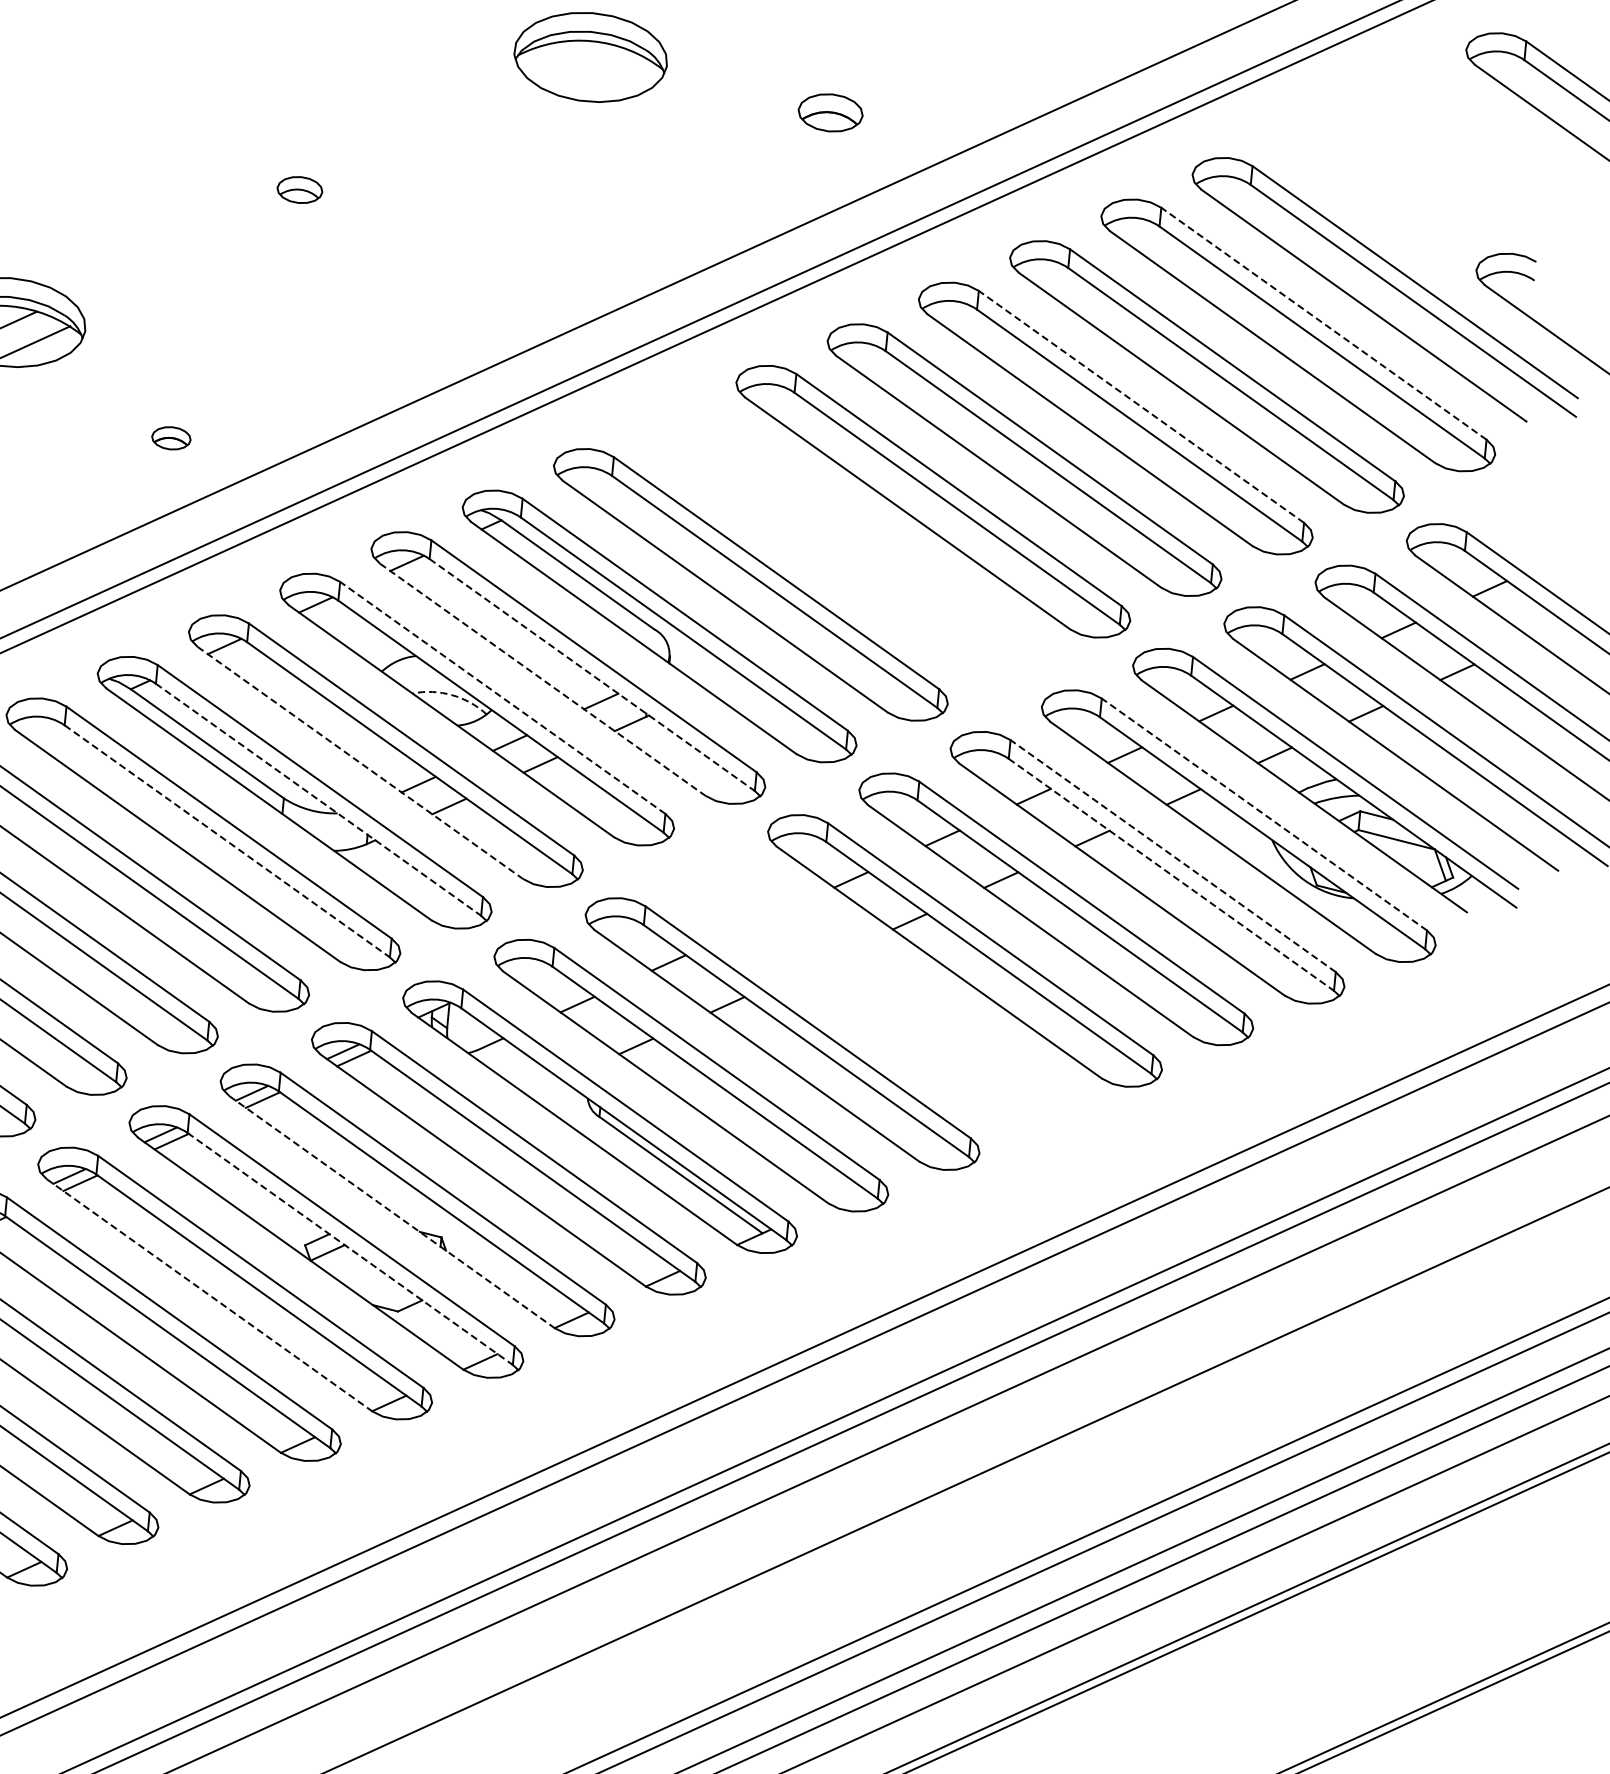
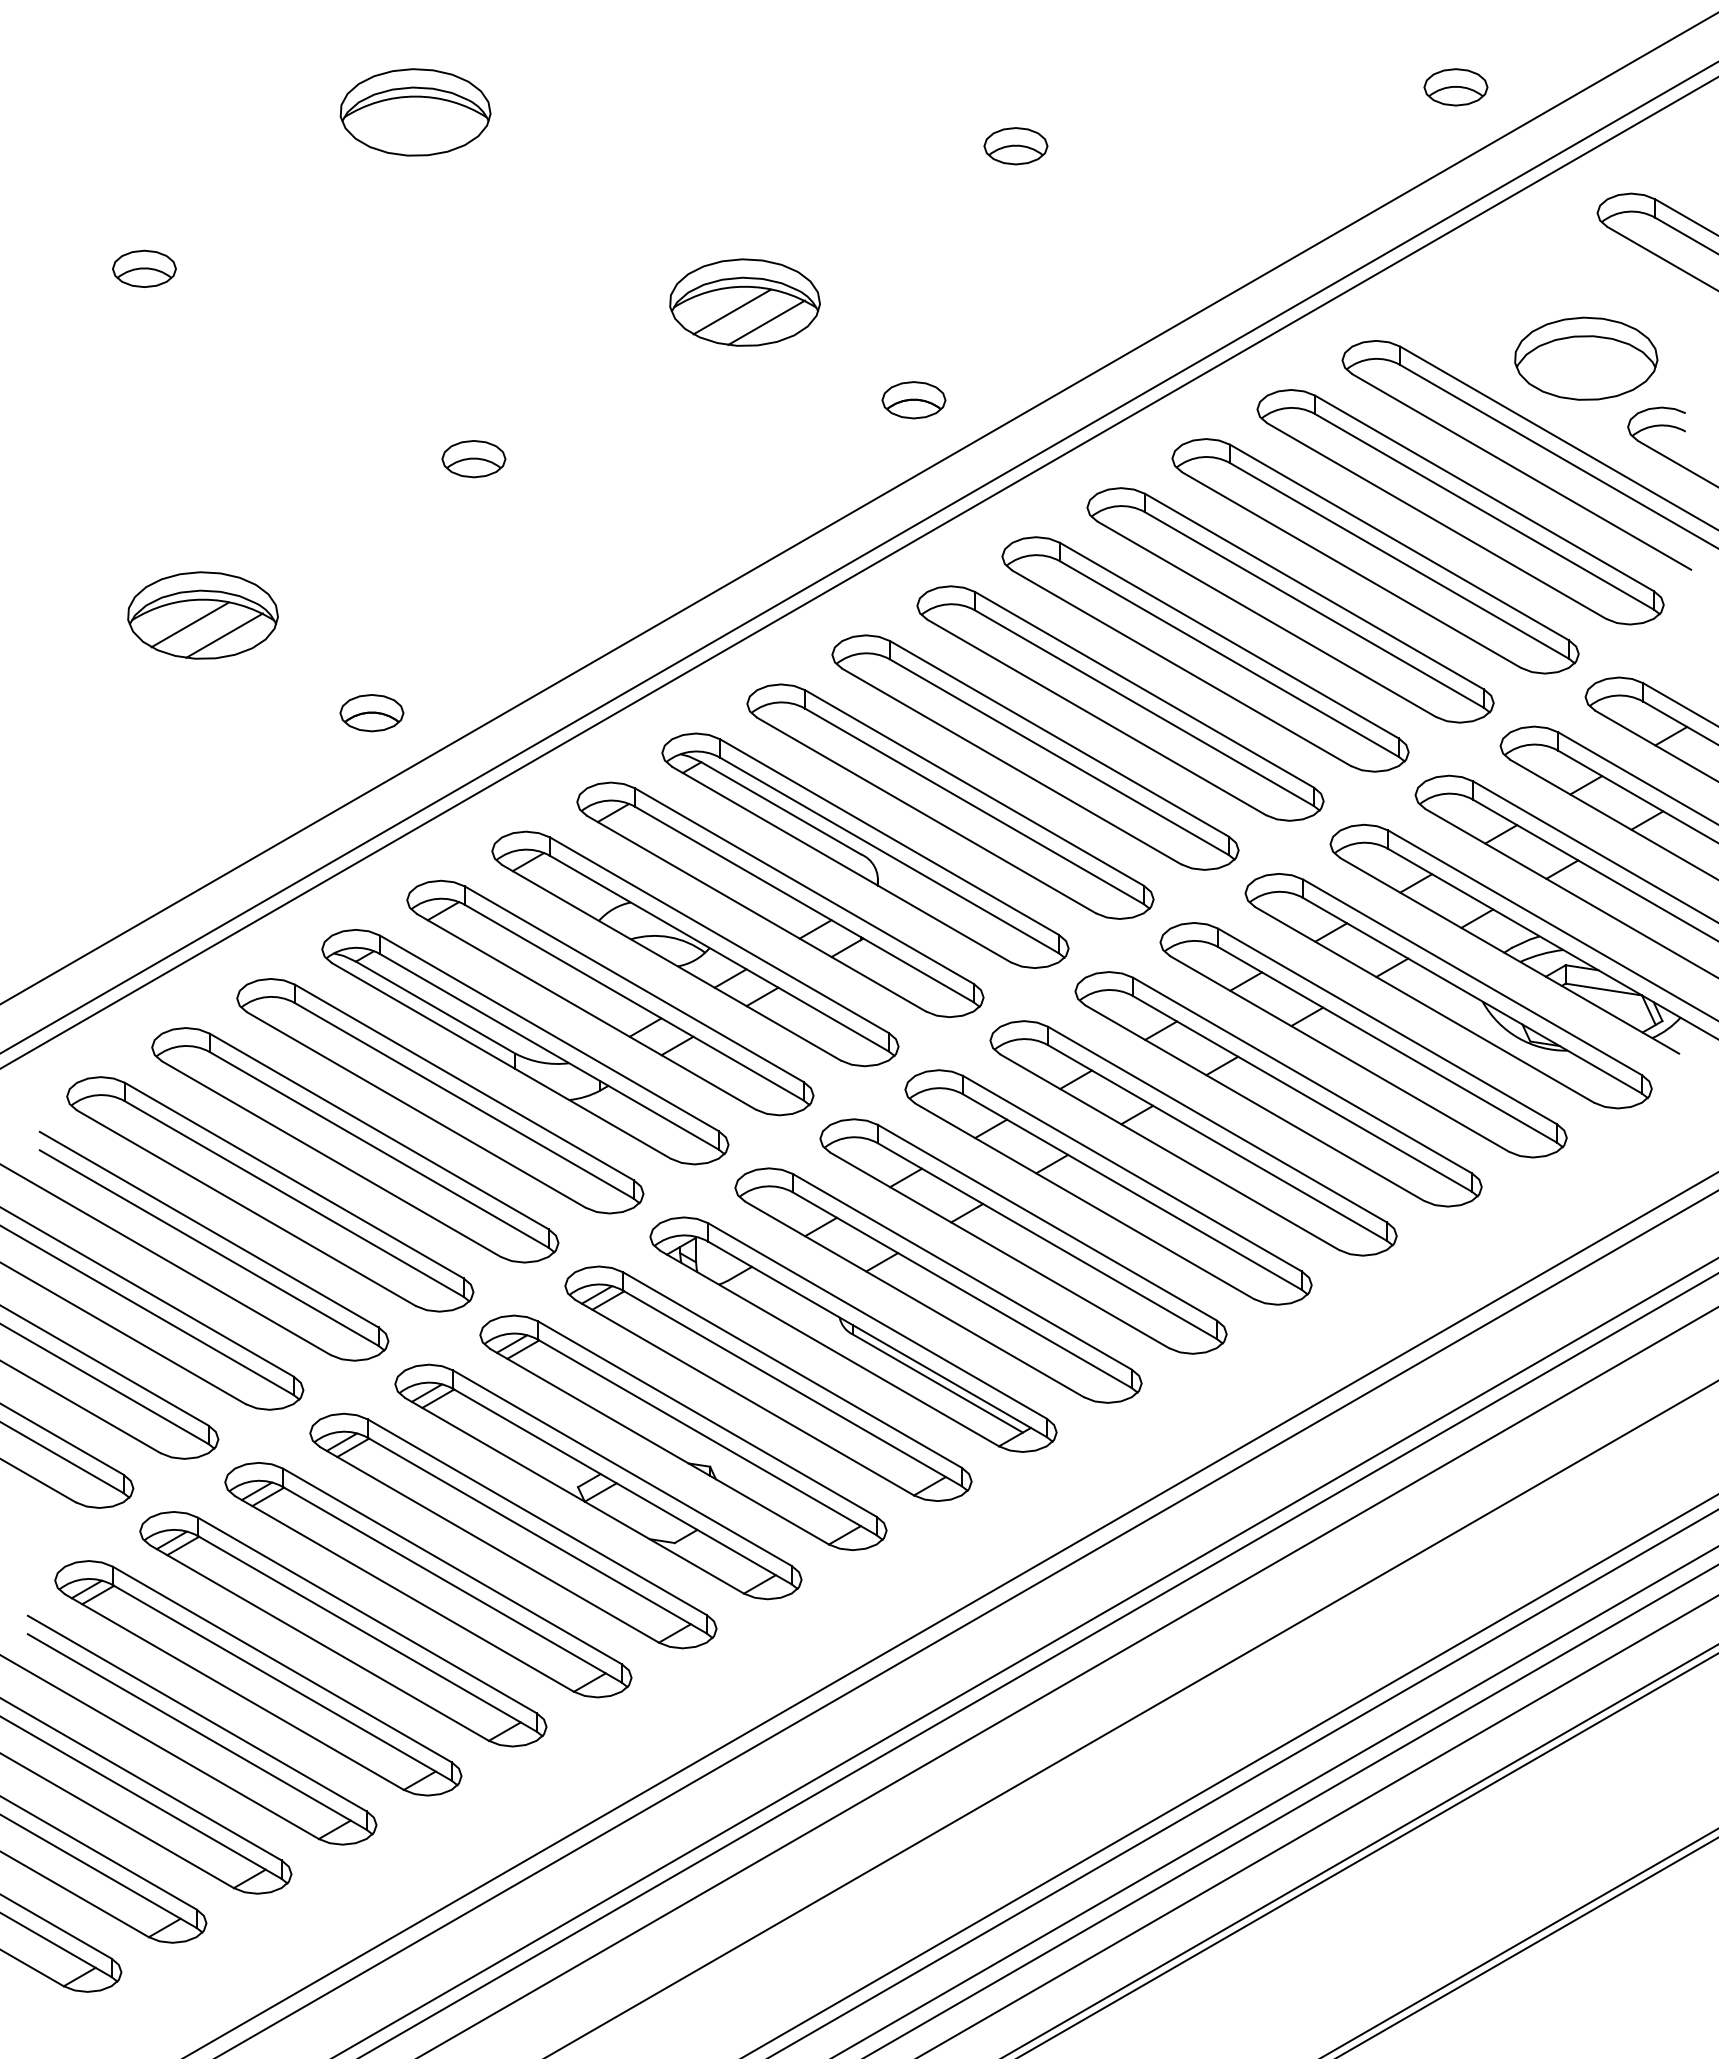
line: (576, 65) -> (731, 311), added
line: (610, 79) -> (766, 322), added
part: (830, 113) -> (913, 400), moved
part: (299, 190) -> (473, 459), size x1.43
part: (1440, 196) -> (1586, 358), added
line: (1323, 323) -> (1484, 493), dashed -> solid
line: (1141, 406) -> (1314, 591), dashed -> solid
part: (170, 438) -> (371, 713), size x1.67
part: (842, 543) -> (1035, 752), added
line: (592, 675) -> (804, 904), dashed -> solid
line: (542, 679) -> (756, 913), dashed -> solid
arc: (451, 695) -> (669, 937), dashed -> solid
line: (502, 698) -> (719, 935), dashed -> solid
line: (360, 762) -> (586, 1011), dashed -> solid
line: (318, 799) -> (549, 1051), dashed -> solid
line: (1264, 814) -> (1472, 977), dashed -> solid
line: (227, 841) -> (464, 1100), dashed -> solid
line: (1173, 856) -> (1387, 1026), dashed -> solid
line: (1171, 874) -> (1387, 1044), dashed -> solid
part: (873, 992) -> (1108, 1187), added
line: (391, 1211) -> (659, 1446), dashed -> solid
line: (350, 1248) -> (622, 1486), dashed -> solid
line: (209, 1294) -> (489, 1544), dashed -> solid

